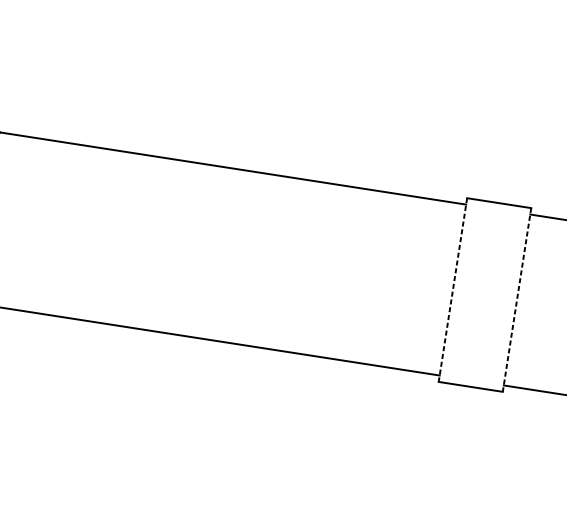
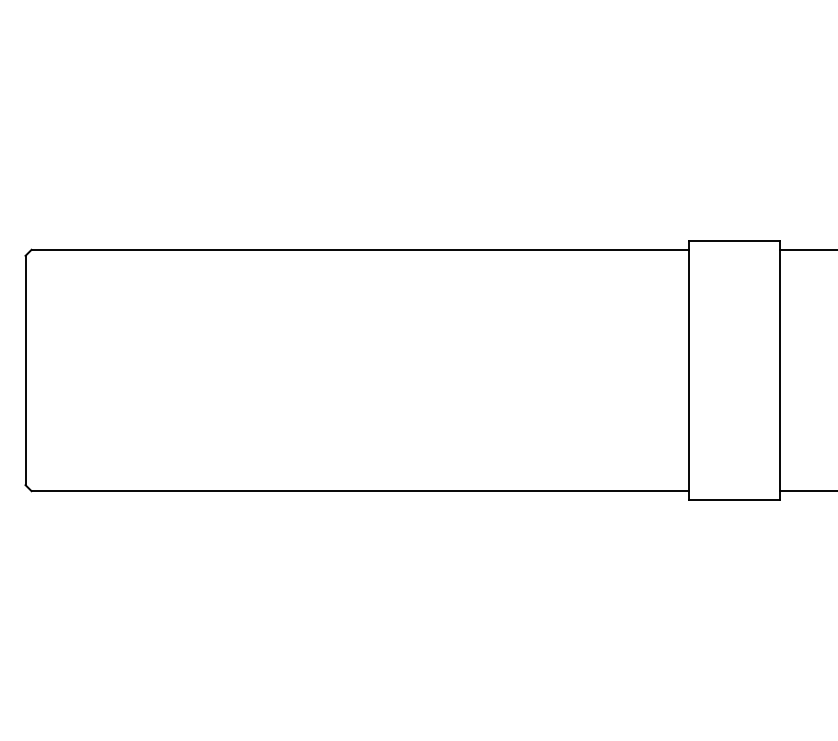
line: (453, 290) -> (689, 370), dashed -> solid
line: (516, 299) -> (779, 370), dashed -> solid

